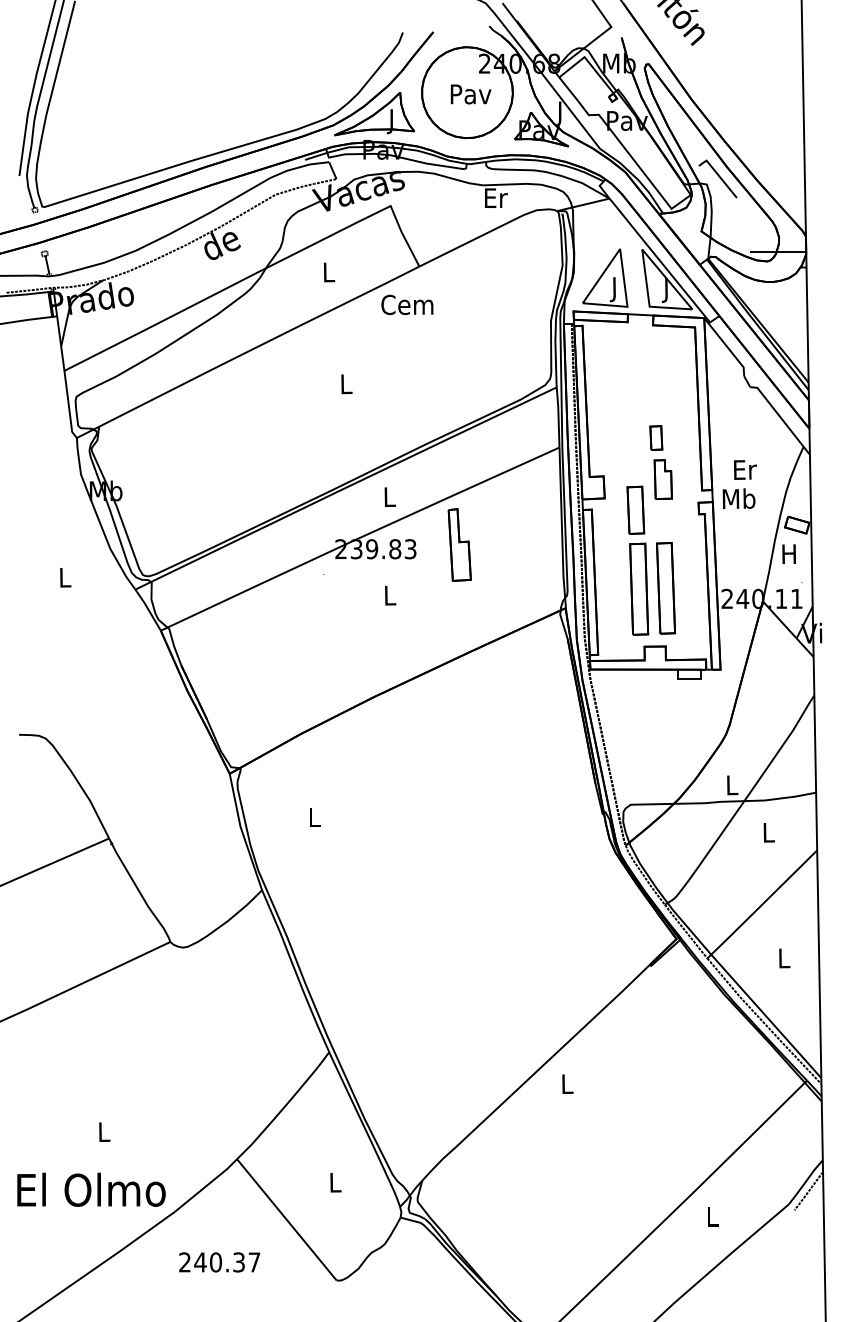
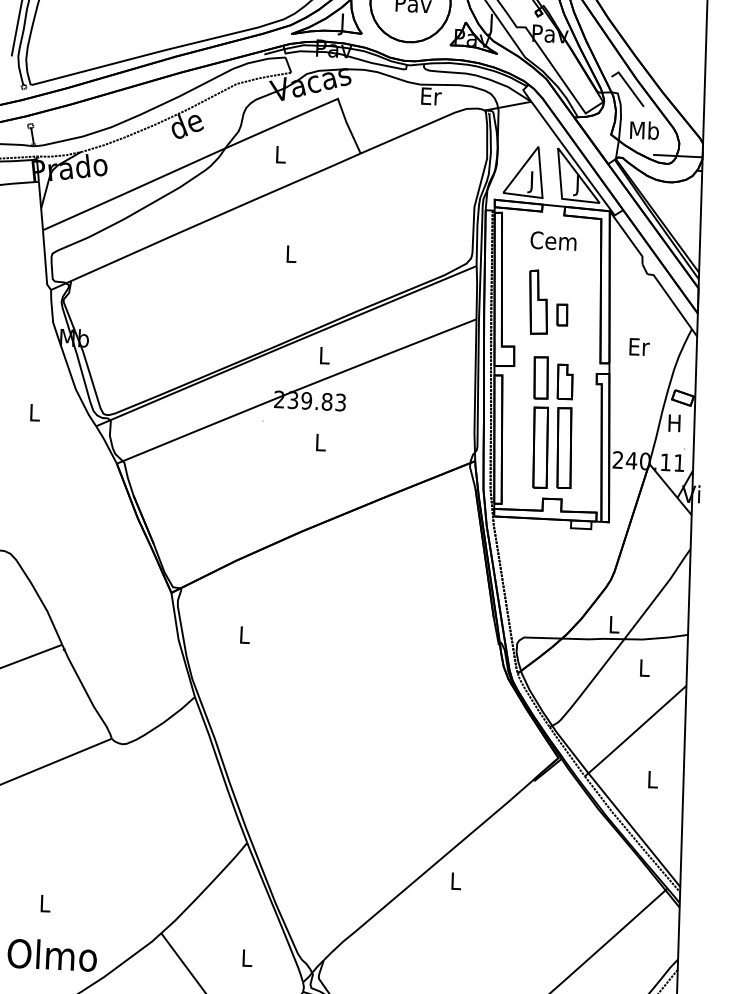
text: (407, 304) -> (553, 240), moved
part: (662, 479) -> (564, 381), moved
text: (738, 498) -> (644, 130), moved
part: (459, 544) -> (538, 301), moved

